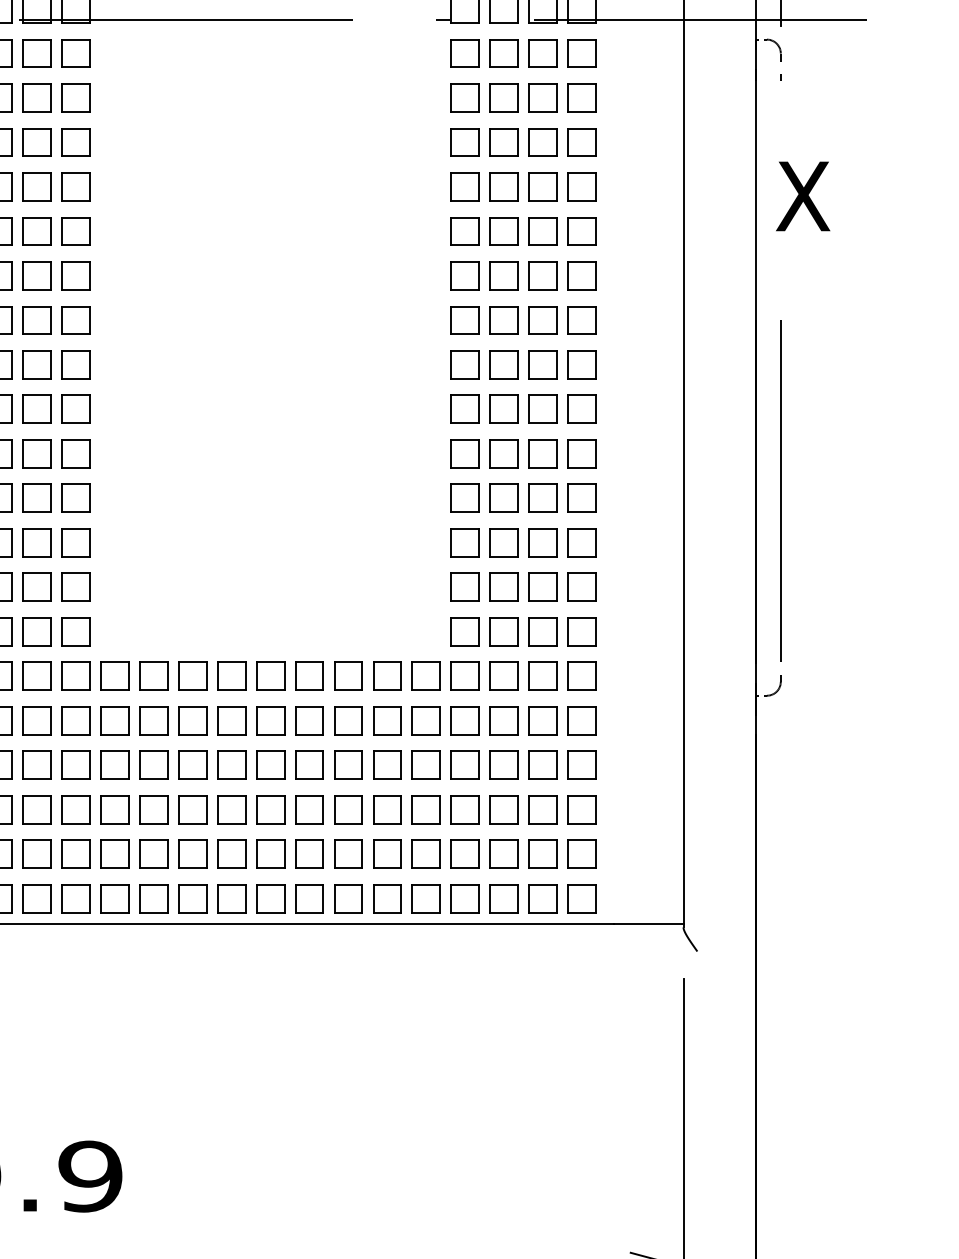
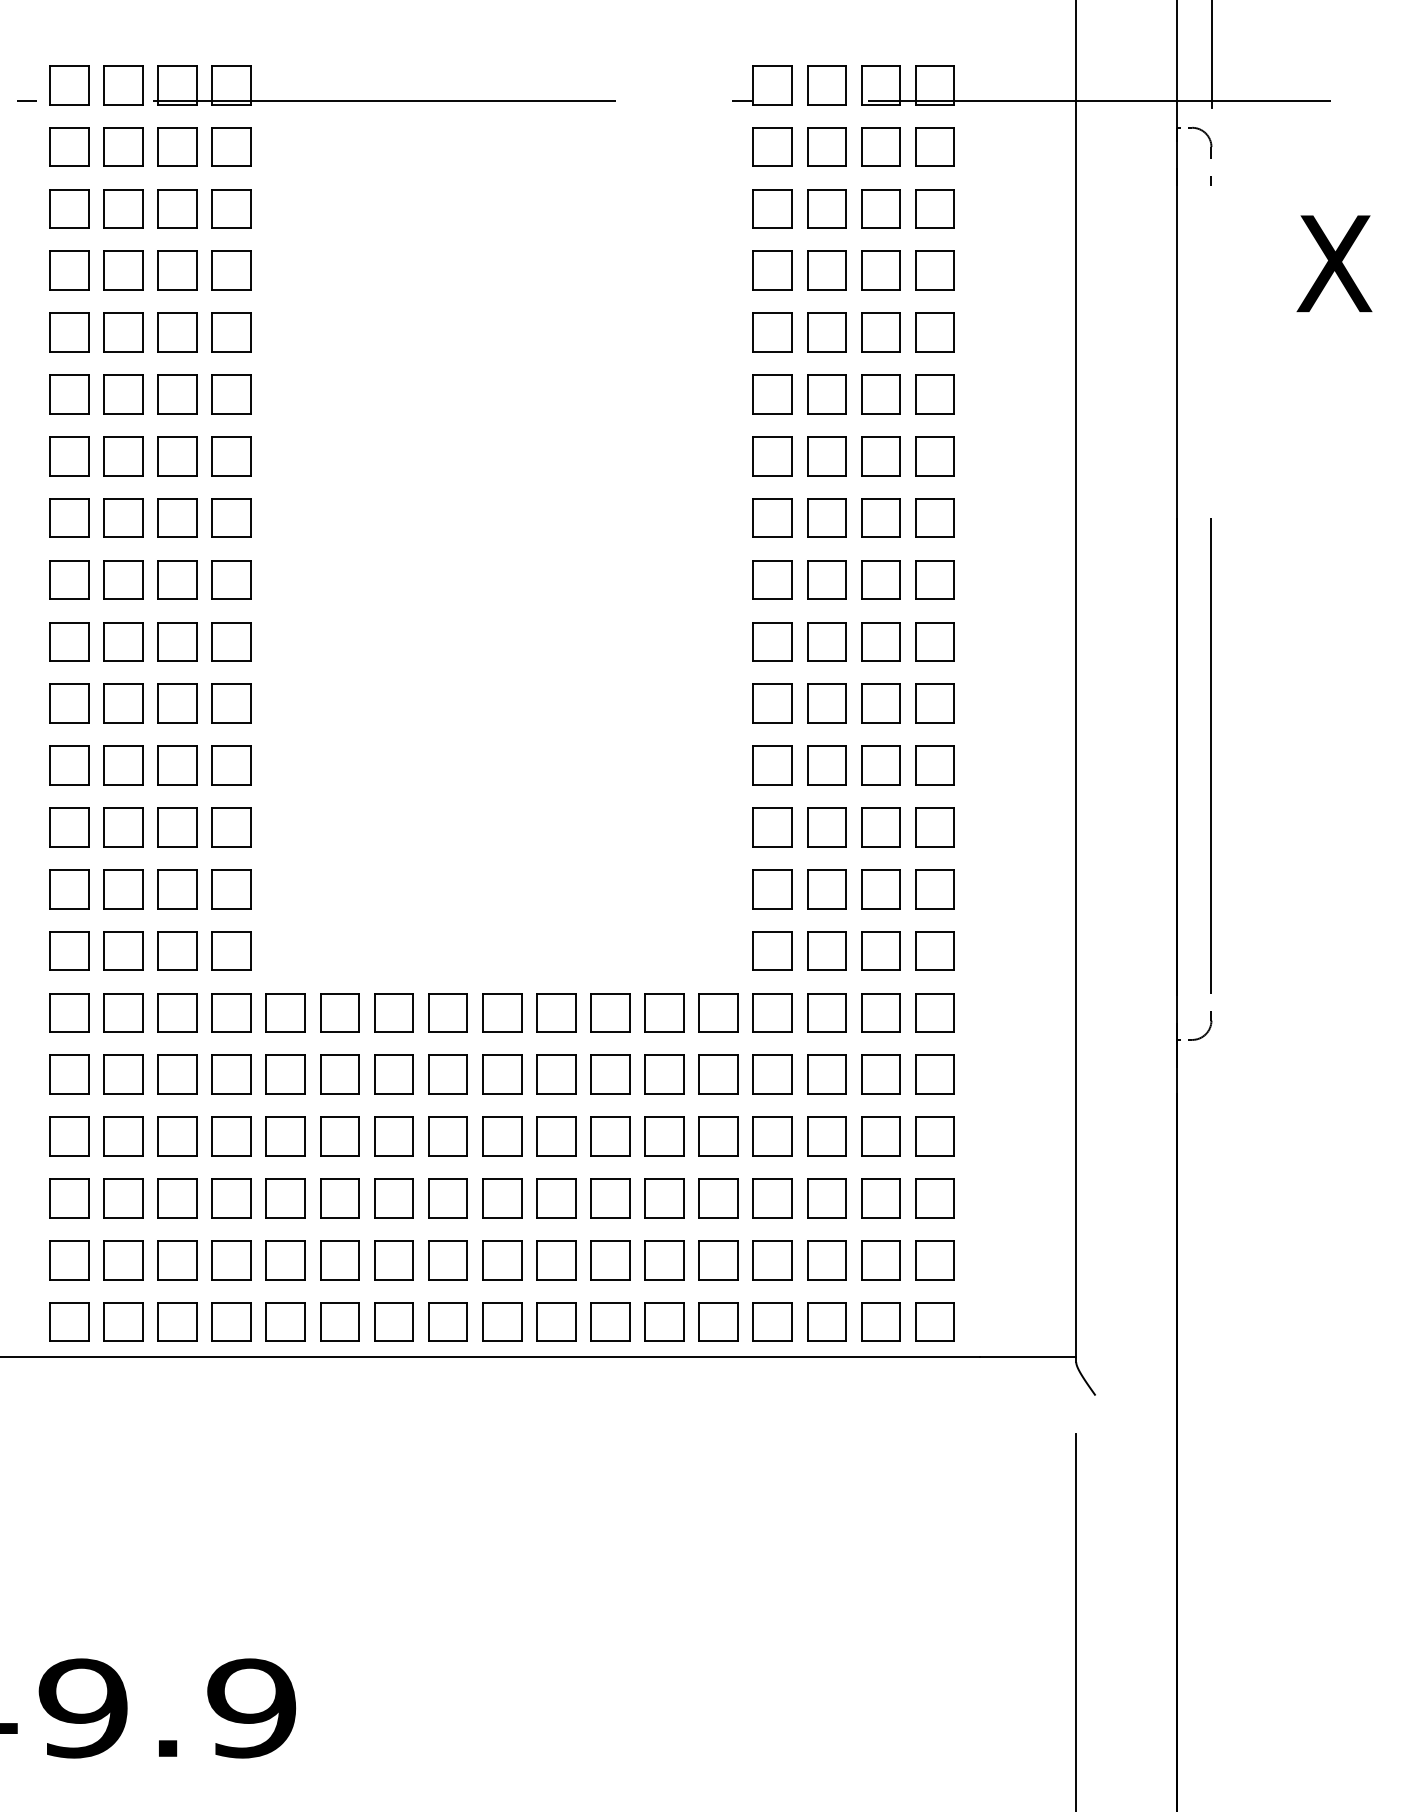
text: (803, 196) -> (1334, 263), moved

